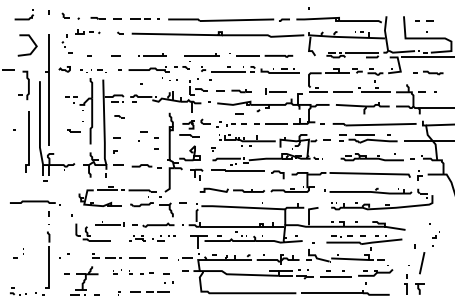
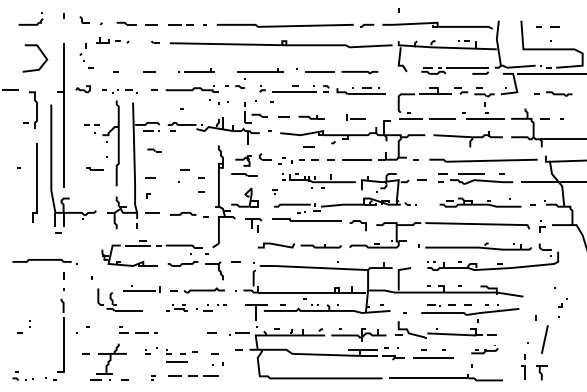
part: (276, 91) -> (356, 117), size x0.7
line: (136, 257) -> (176, 361), moved
part: (375, 270) -> (484, 349), size x0.6

